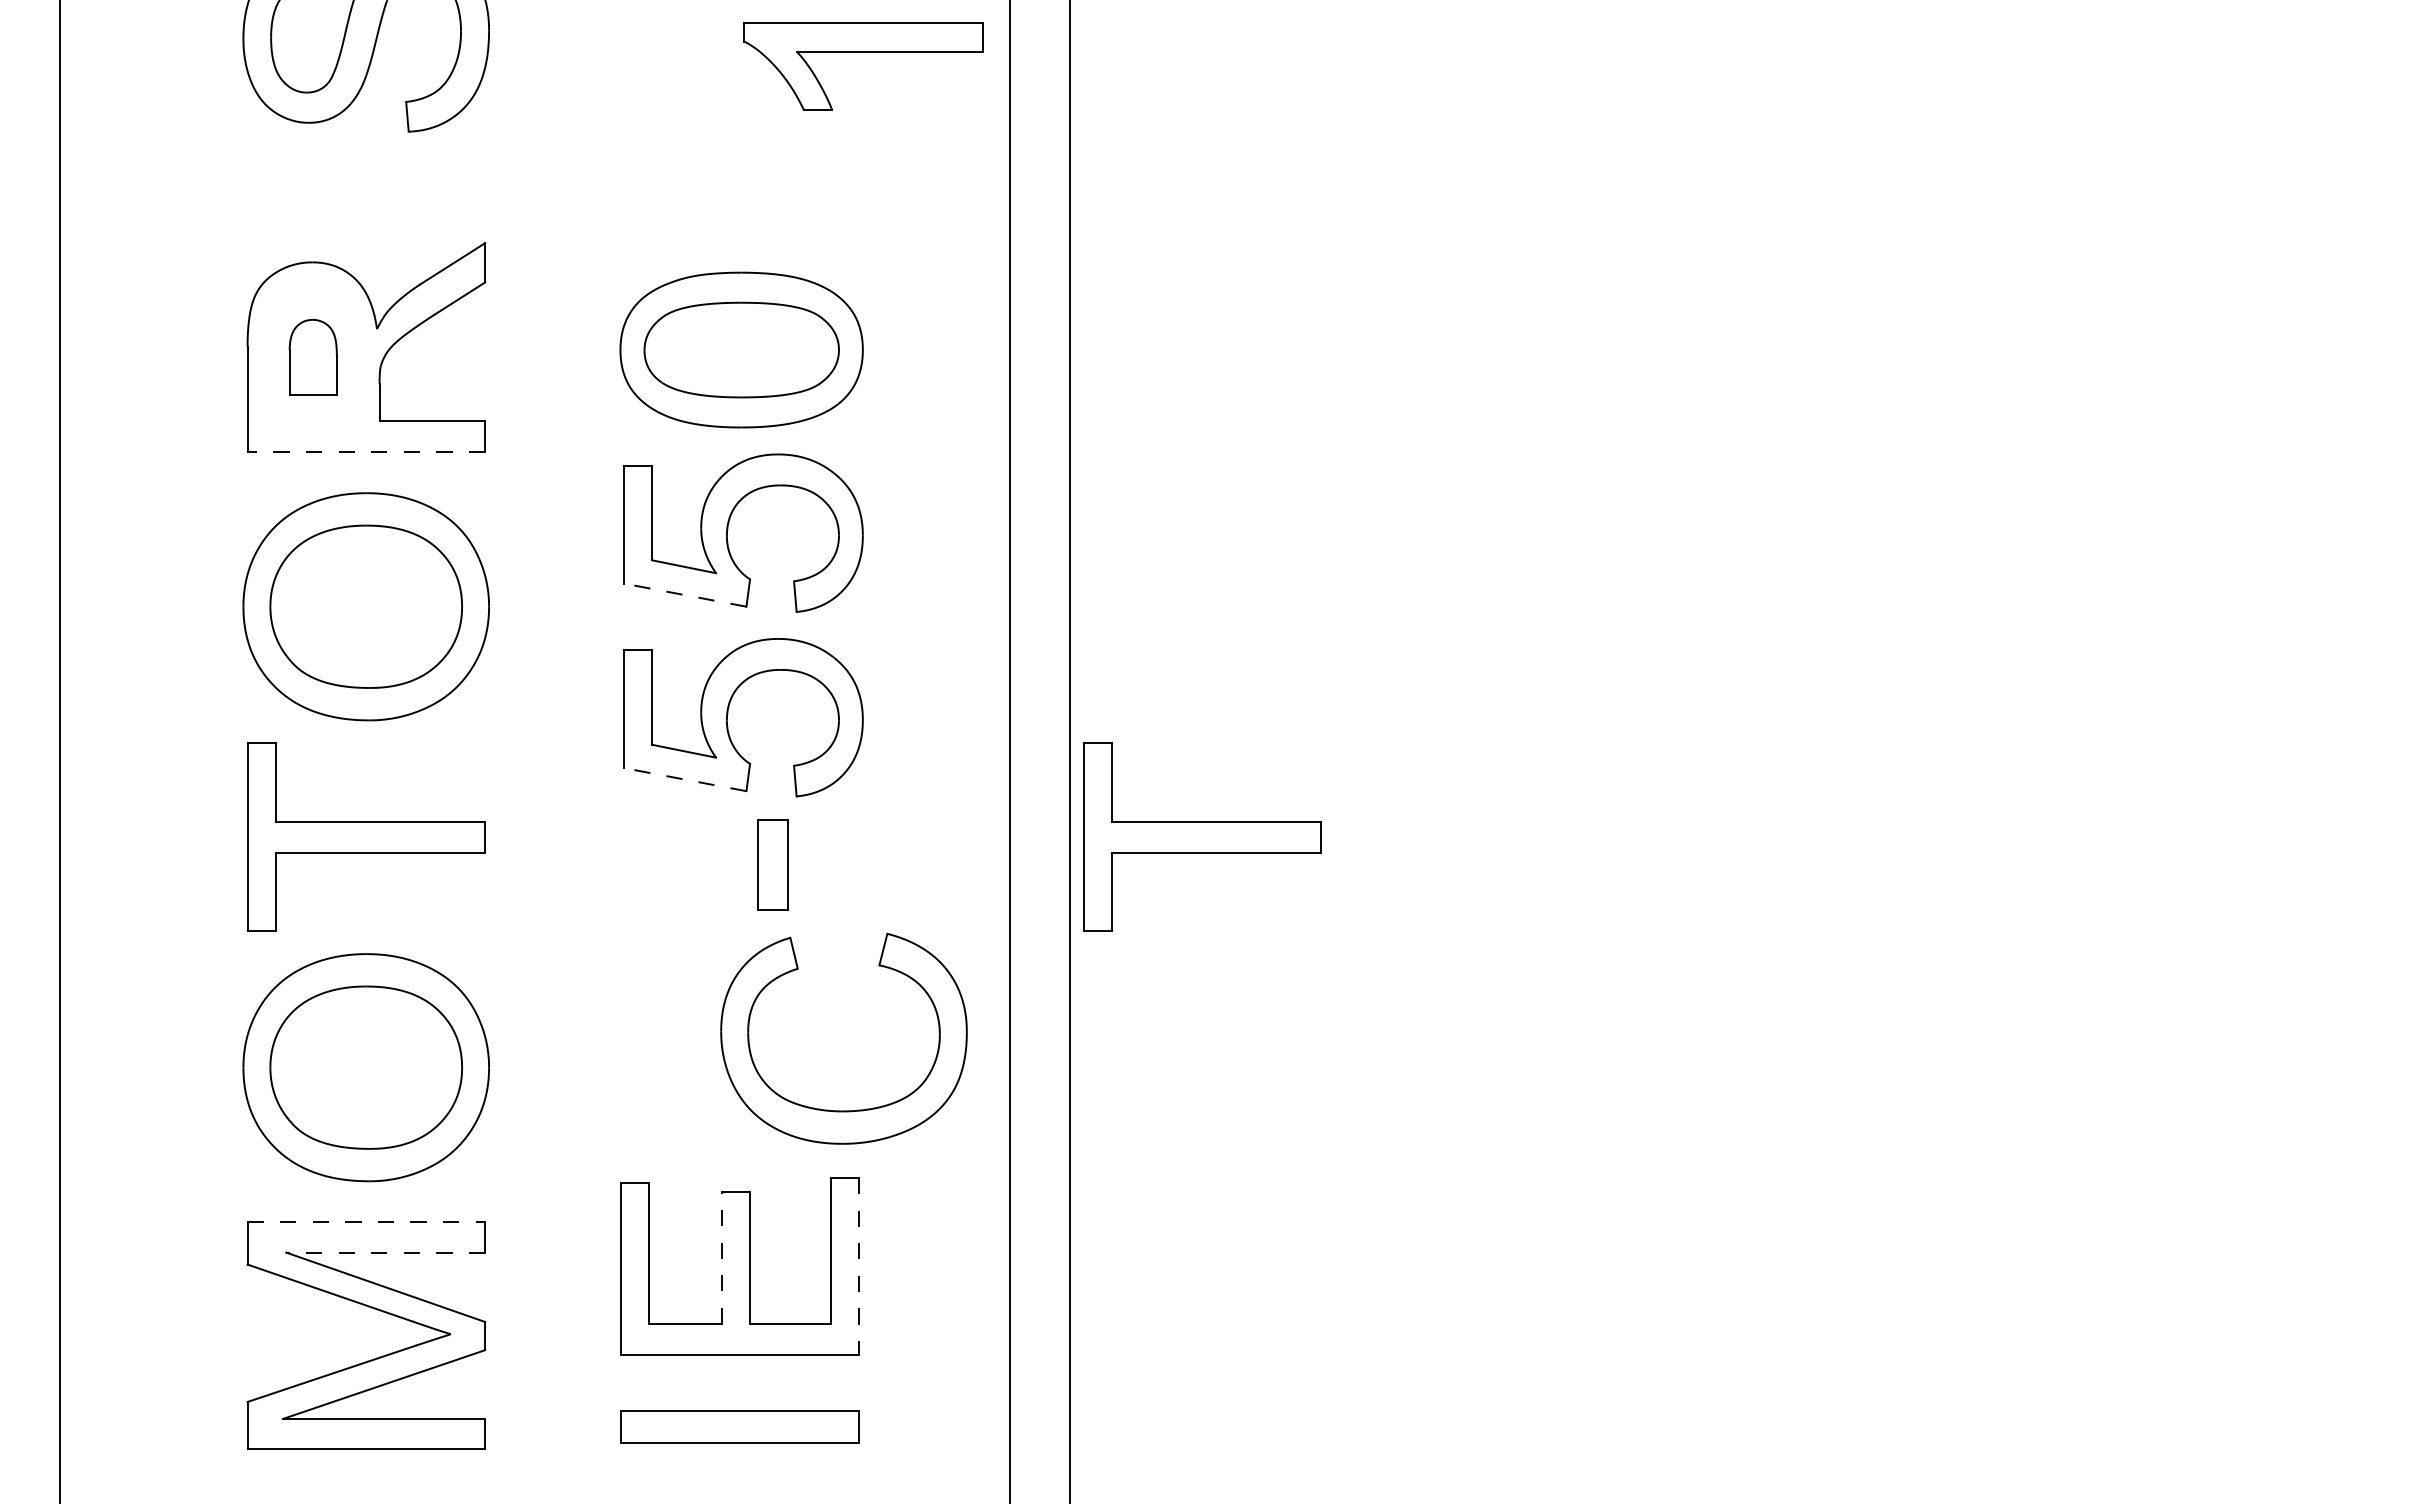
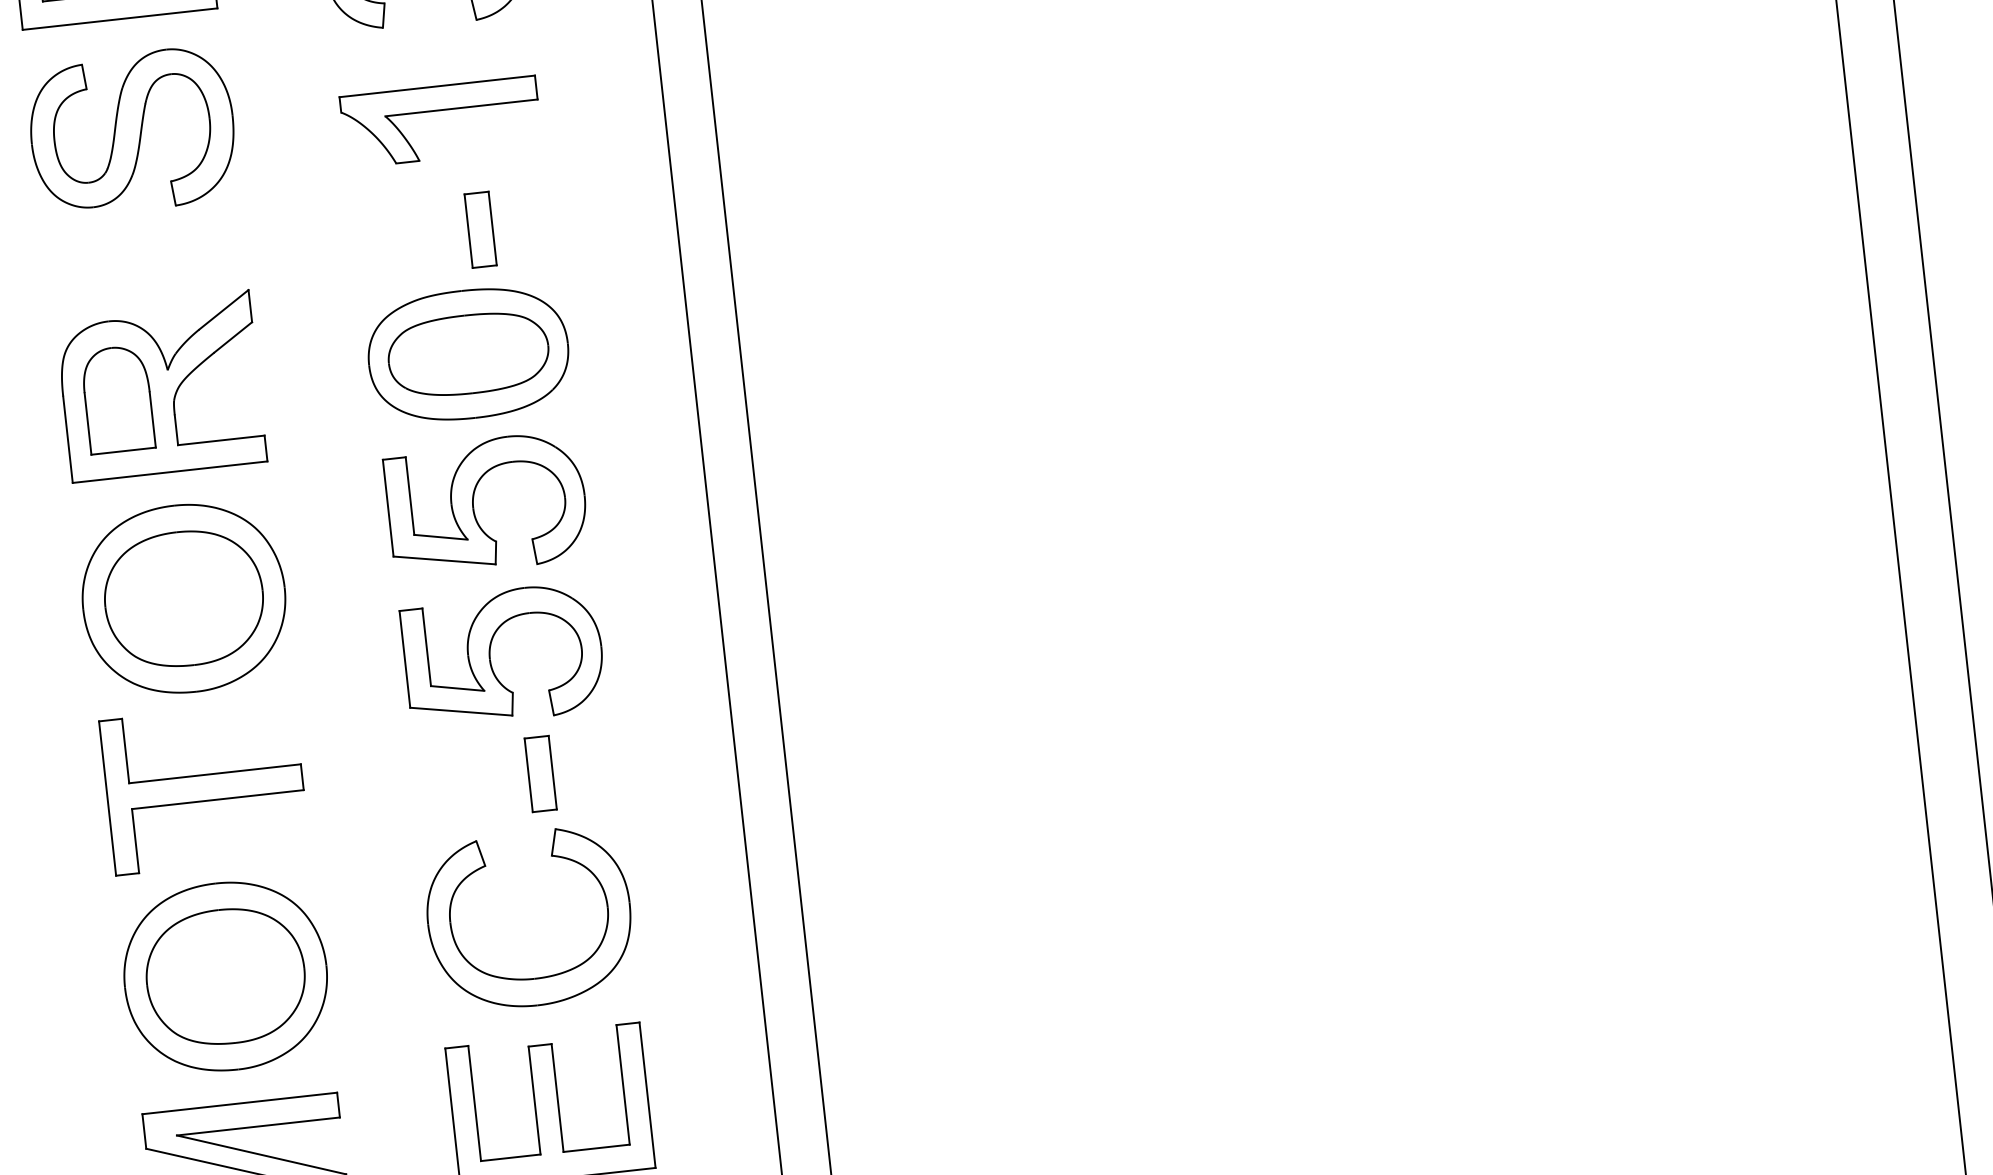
part: (863, 52) -> (439, 110), moved
part: (772, 201) -> (480, 229), added
part: (313, 357) -> (118, 399), size x1.67
line: (366, 452) -> (170, 472), dashed -> solid
line: (684, 595) -> (443, 560), dashed -> solid
line: (684, 779) -> (460, 711), dashed -> solid
part: (1202, 836) -> (890, 711), removed
part: (843, 1110) -> (535, 977), moved
line: (366, 1222) -> (239, 1103), dashed -> solid
line: (385, 1252) -> (258, 1126), dashed -> solid
line: (722, 1258) -> (535, 1100), dashed -> solid
line: (858, 1266) -> (647, 1095), dashed -> solid

